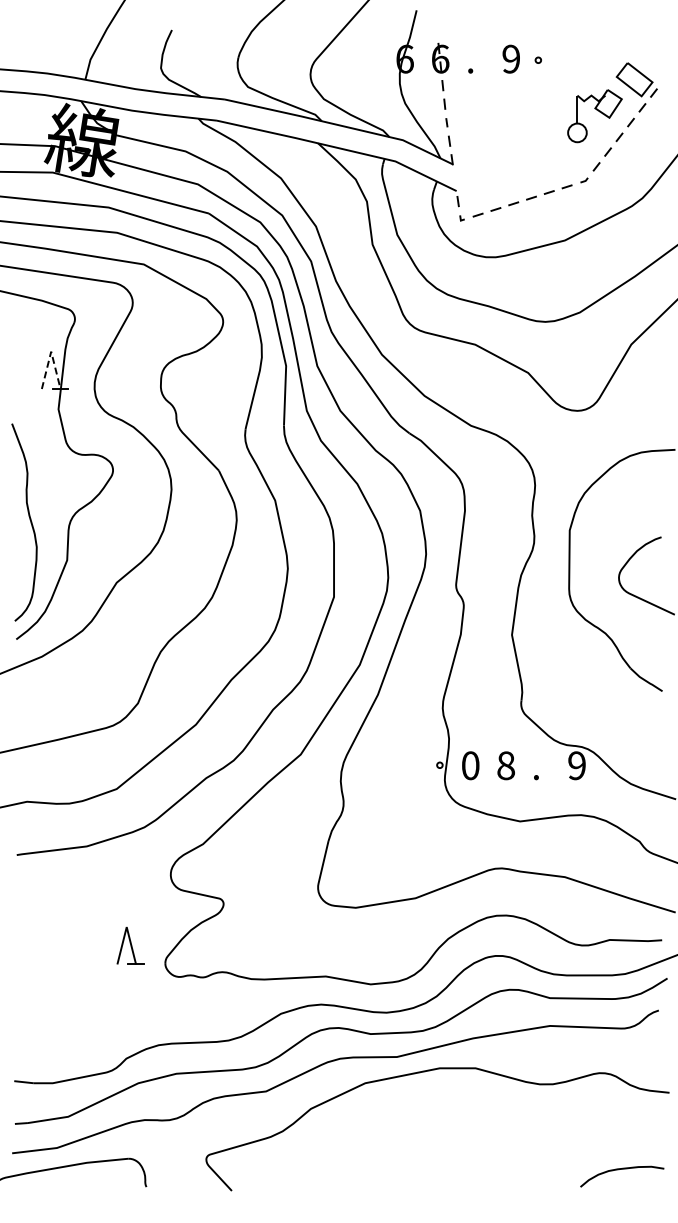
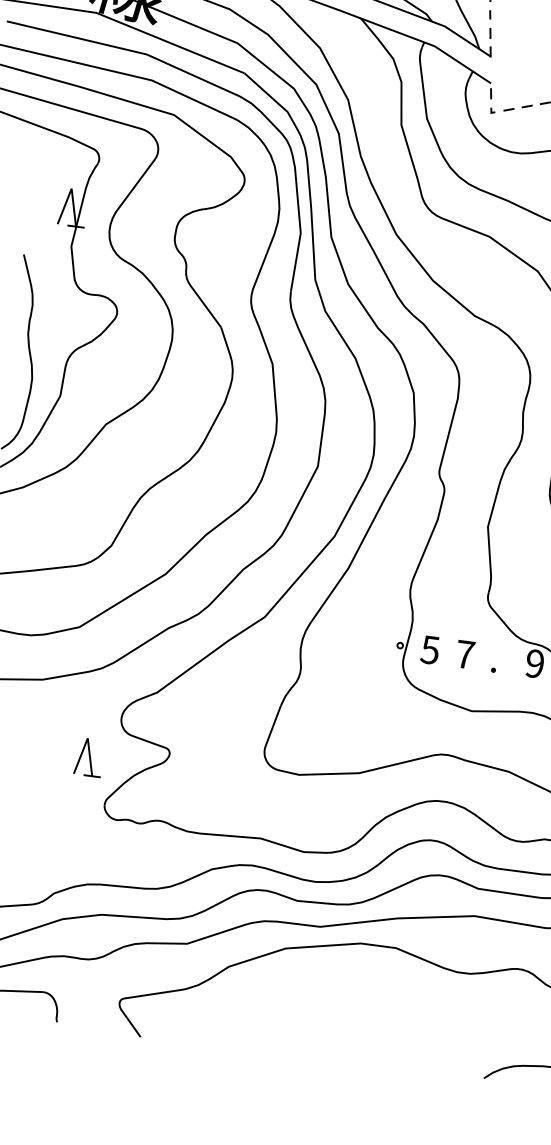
line: (51, 351) -> (71, 188), dashed -> solid
text: (470, 765) -> (430, 649), 0 -> 5
text: (505, 765) -> (464, 654), 8 -> 7
part: (130, 945) -> (89, 756), moved

